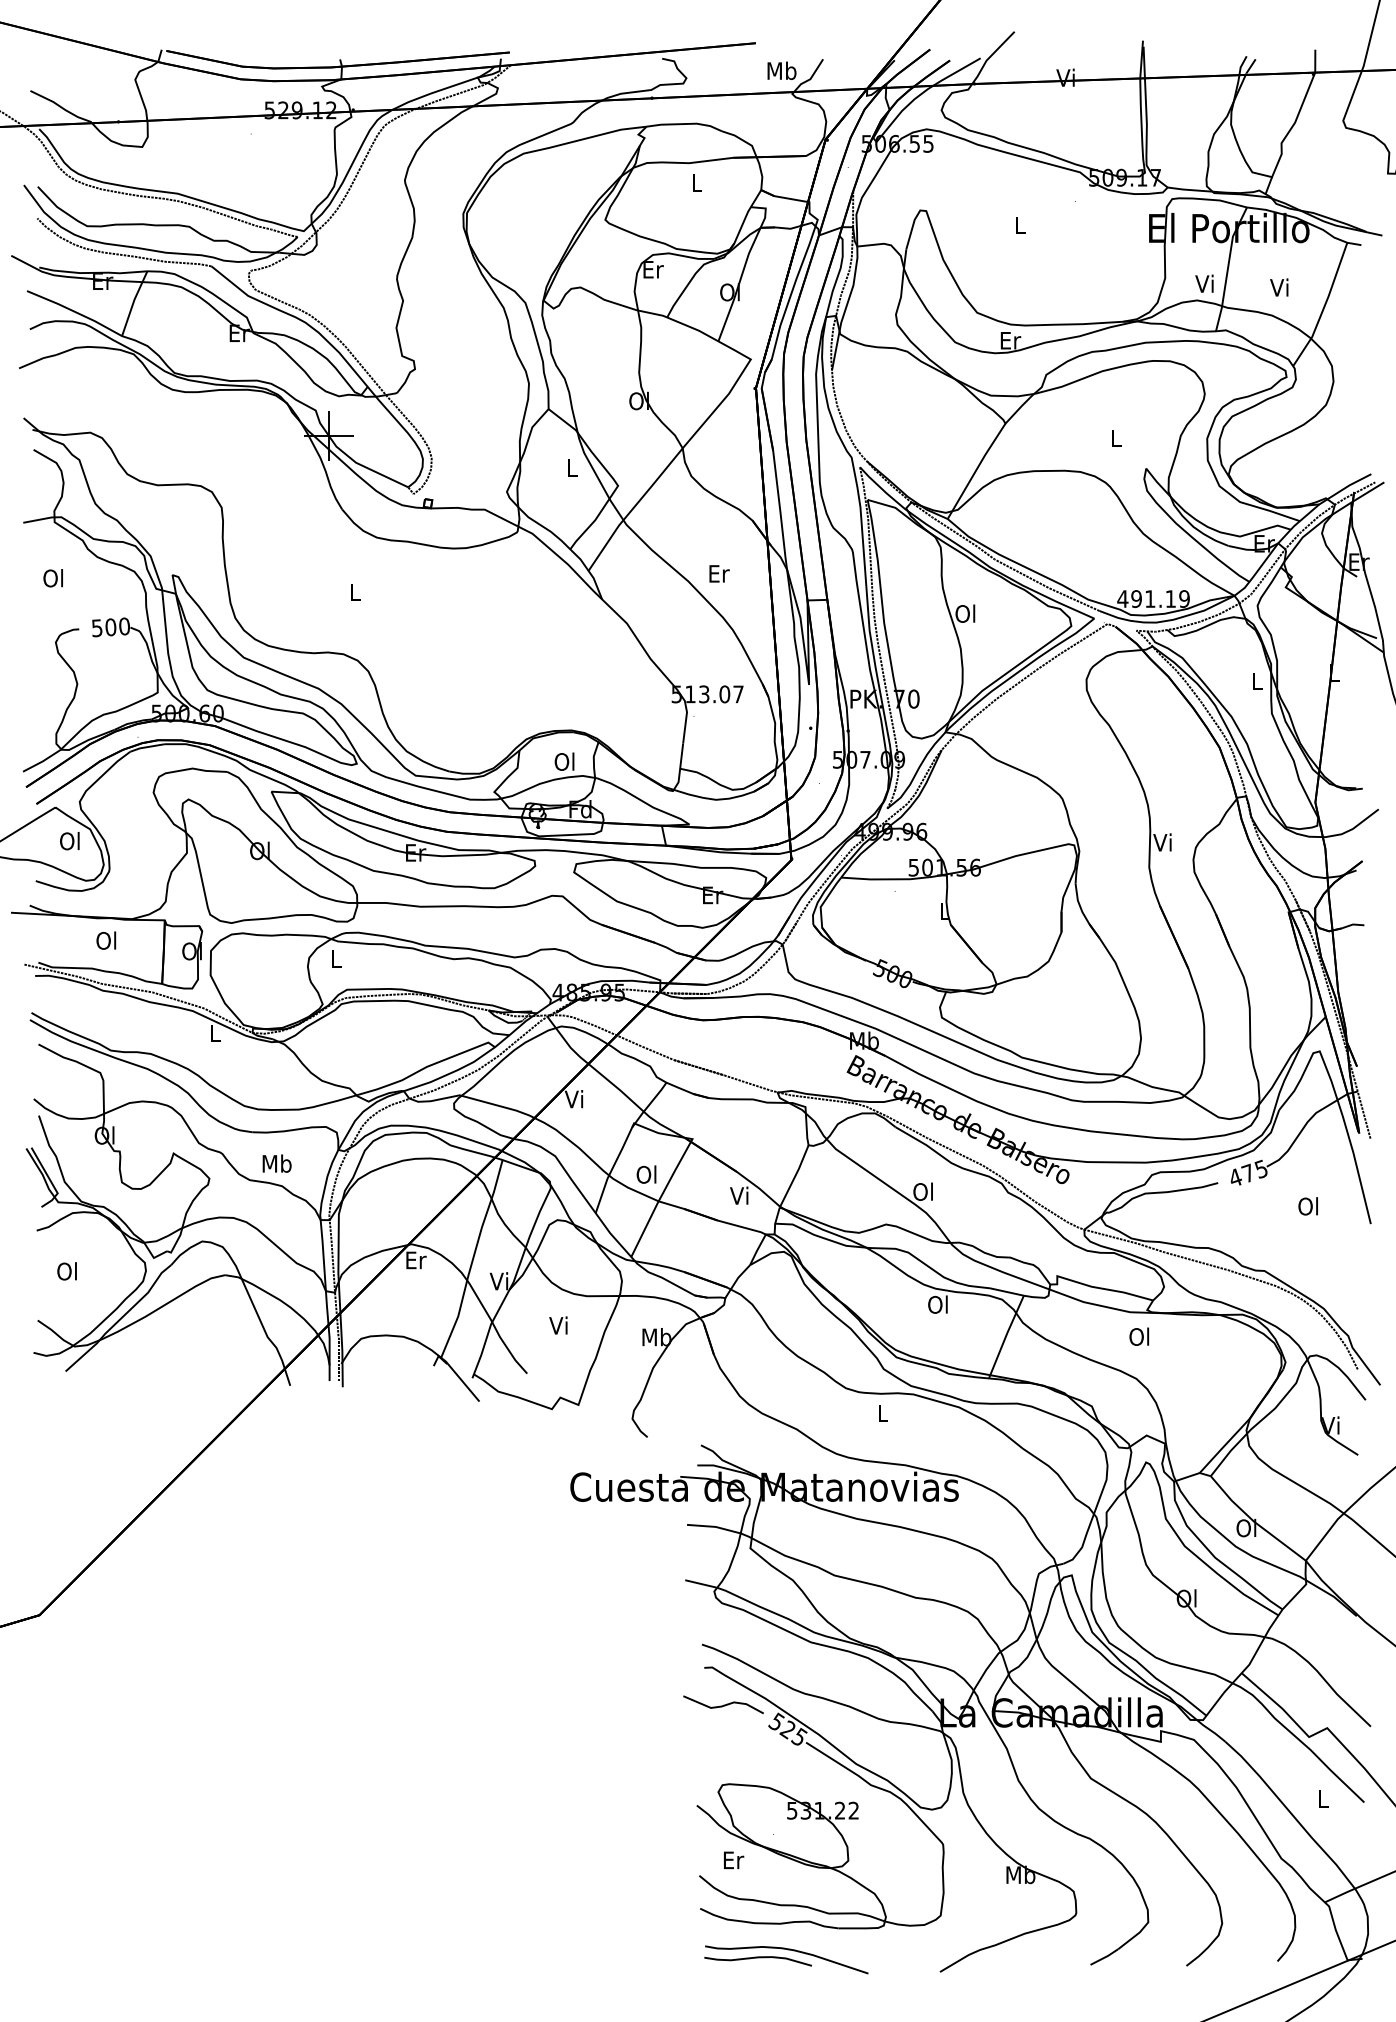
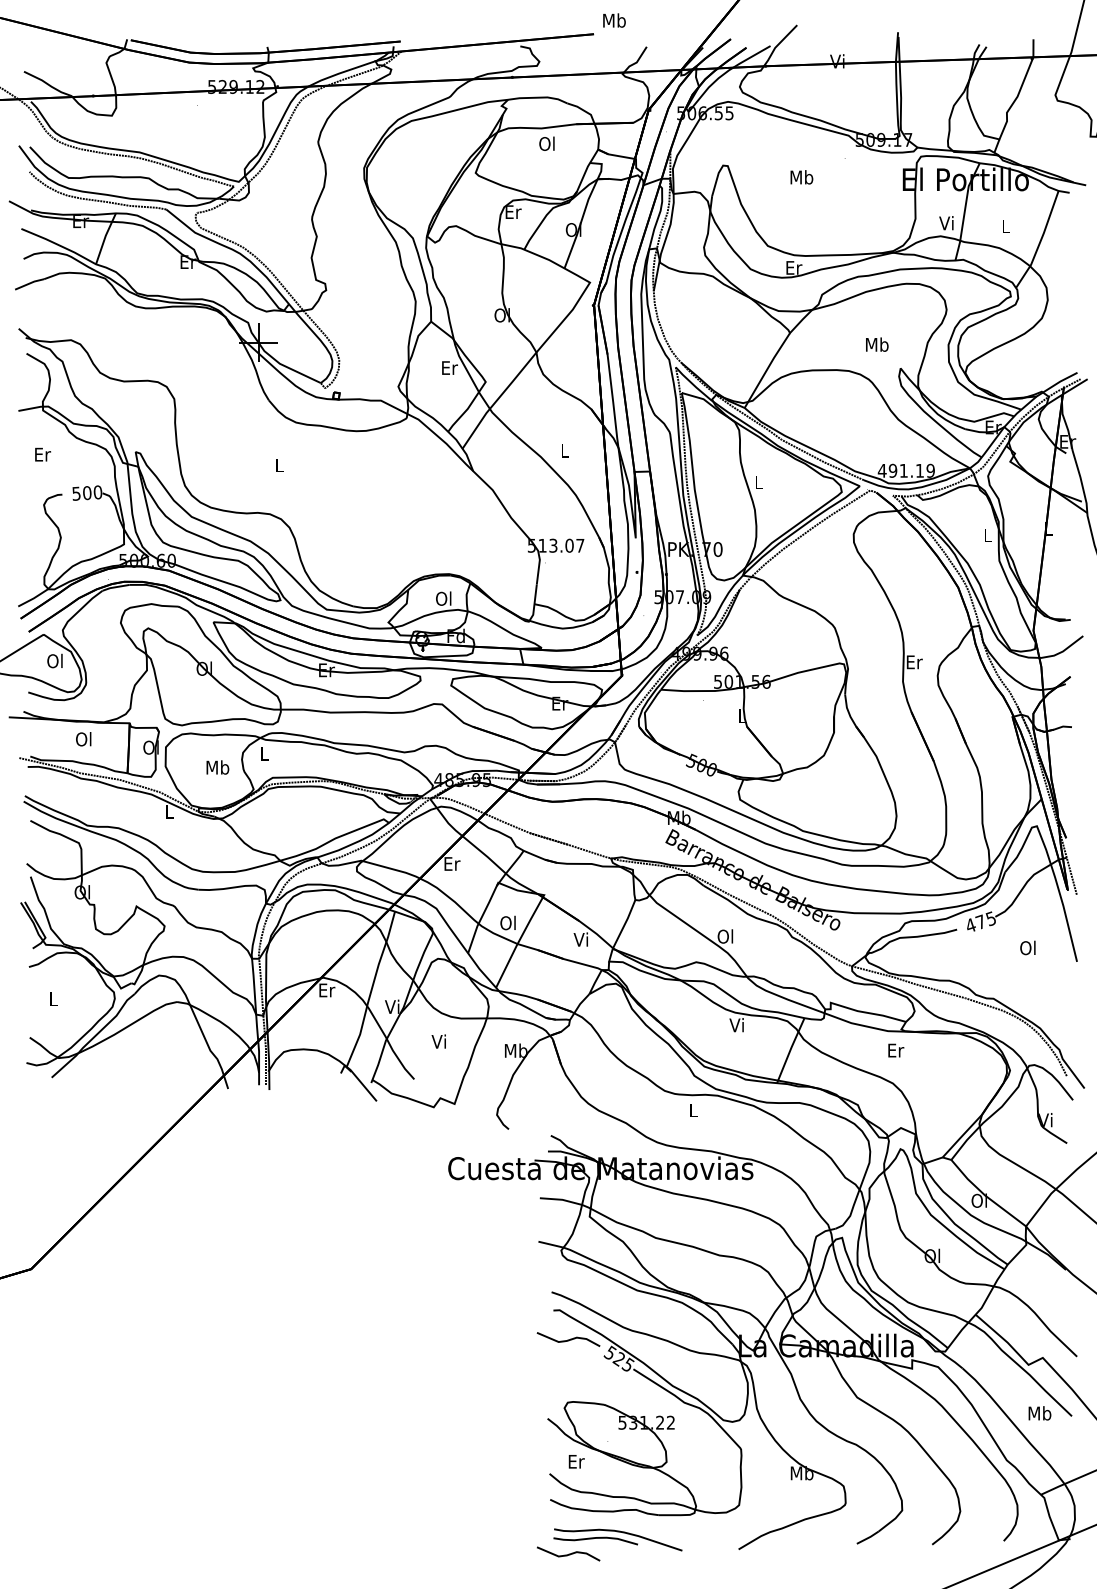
text: (781, 70) -> (614, 20), moved
text: (695, 182) -> (546, 143), L -> Ol
text: (1020, 225) -> (801, 177), L -> Mb
text: (1279, 287) -> (1005, 226), Vi -> L
text: (1116, 438) -> (877, 344), L -> Mb
text: (572, 467) -> (449, 367), L -> Er
text: (719, 573) -> (565, 450), Er -> L
text: (53, 578) -> (42, 454), Ol -> Er
text: (965, 613) -> (758, 482), Ol -> L
text: (1163, 842) -> (914, 662), Vi -> Er
text: (574, 1099) -> (451, 864), Vi -> Er
text: (276, 1163) -> (217, 767), moved
text: (66, 1271) -> (52, 999), Ol -> L
text: (937, 1304) -> (736, 1025), Ol -> Vi
text: (1139, 1336) -> (895, 1050), Ol -> Er
text: (1323, 1798) -> (1039, 1413), L -> Mb
curve: (724, 1977) -> (569, 1553), added

